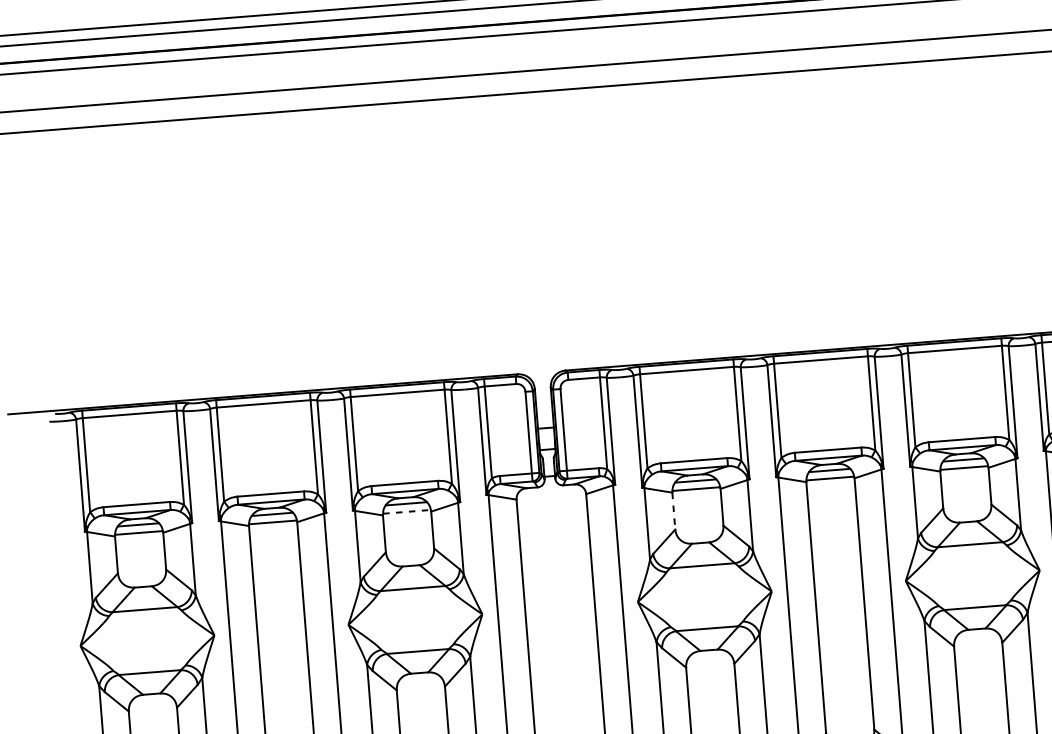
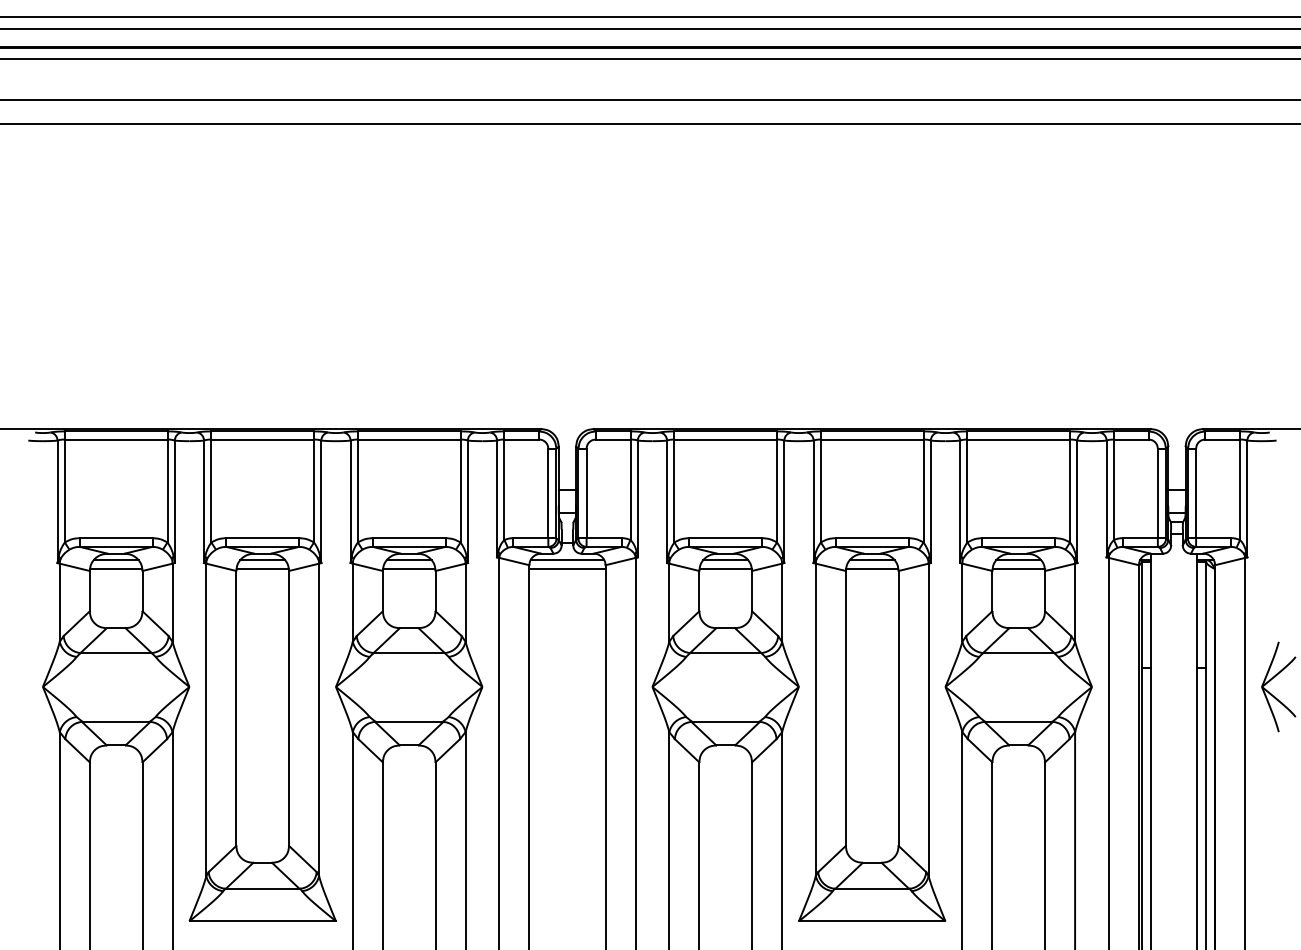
line: (551, 492) -> (567, 560), added
line: (551, 500) -> (567, 569), added
line: (673, 511) -> (699, 591), dashed -> solid
line: (407, 512) -> (409, 569), dashed -> solid

